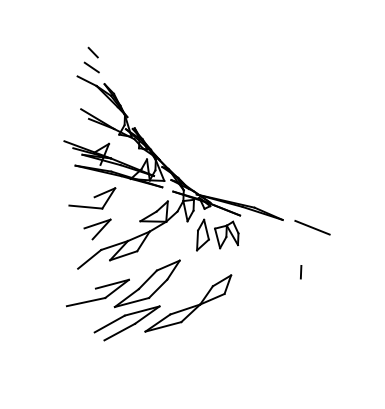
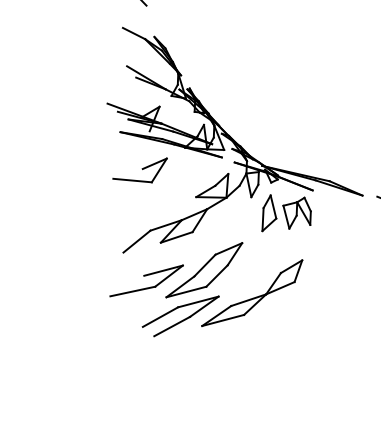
line: (91, 67) -> (139, 17), removed
part: (97, 229) -> (146, 206), removed

